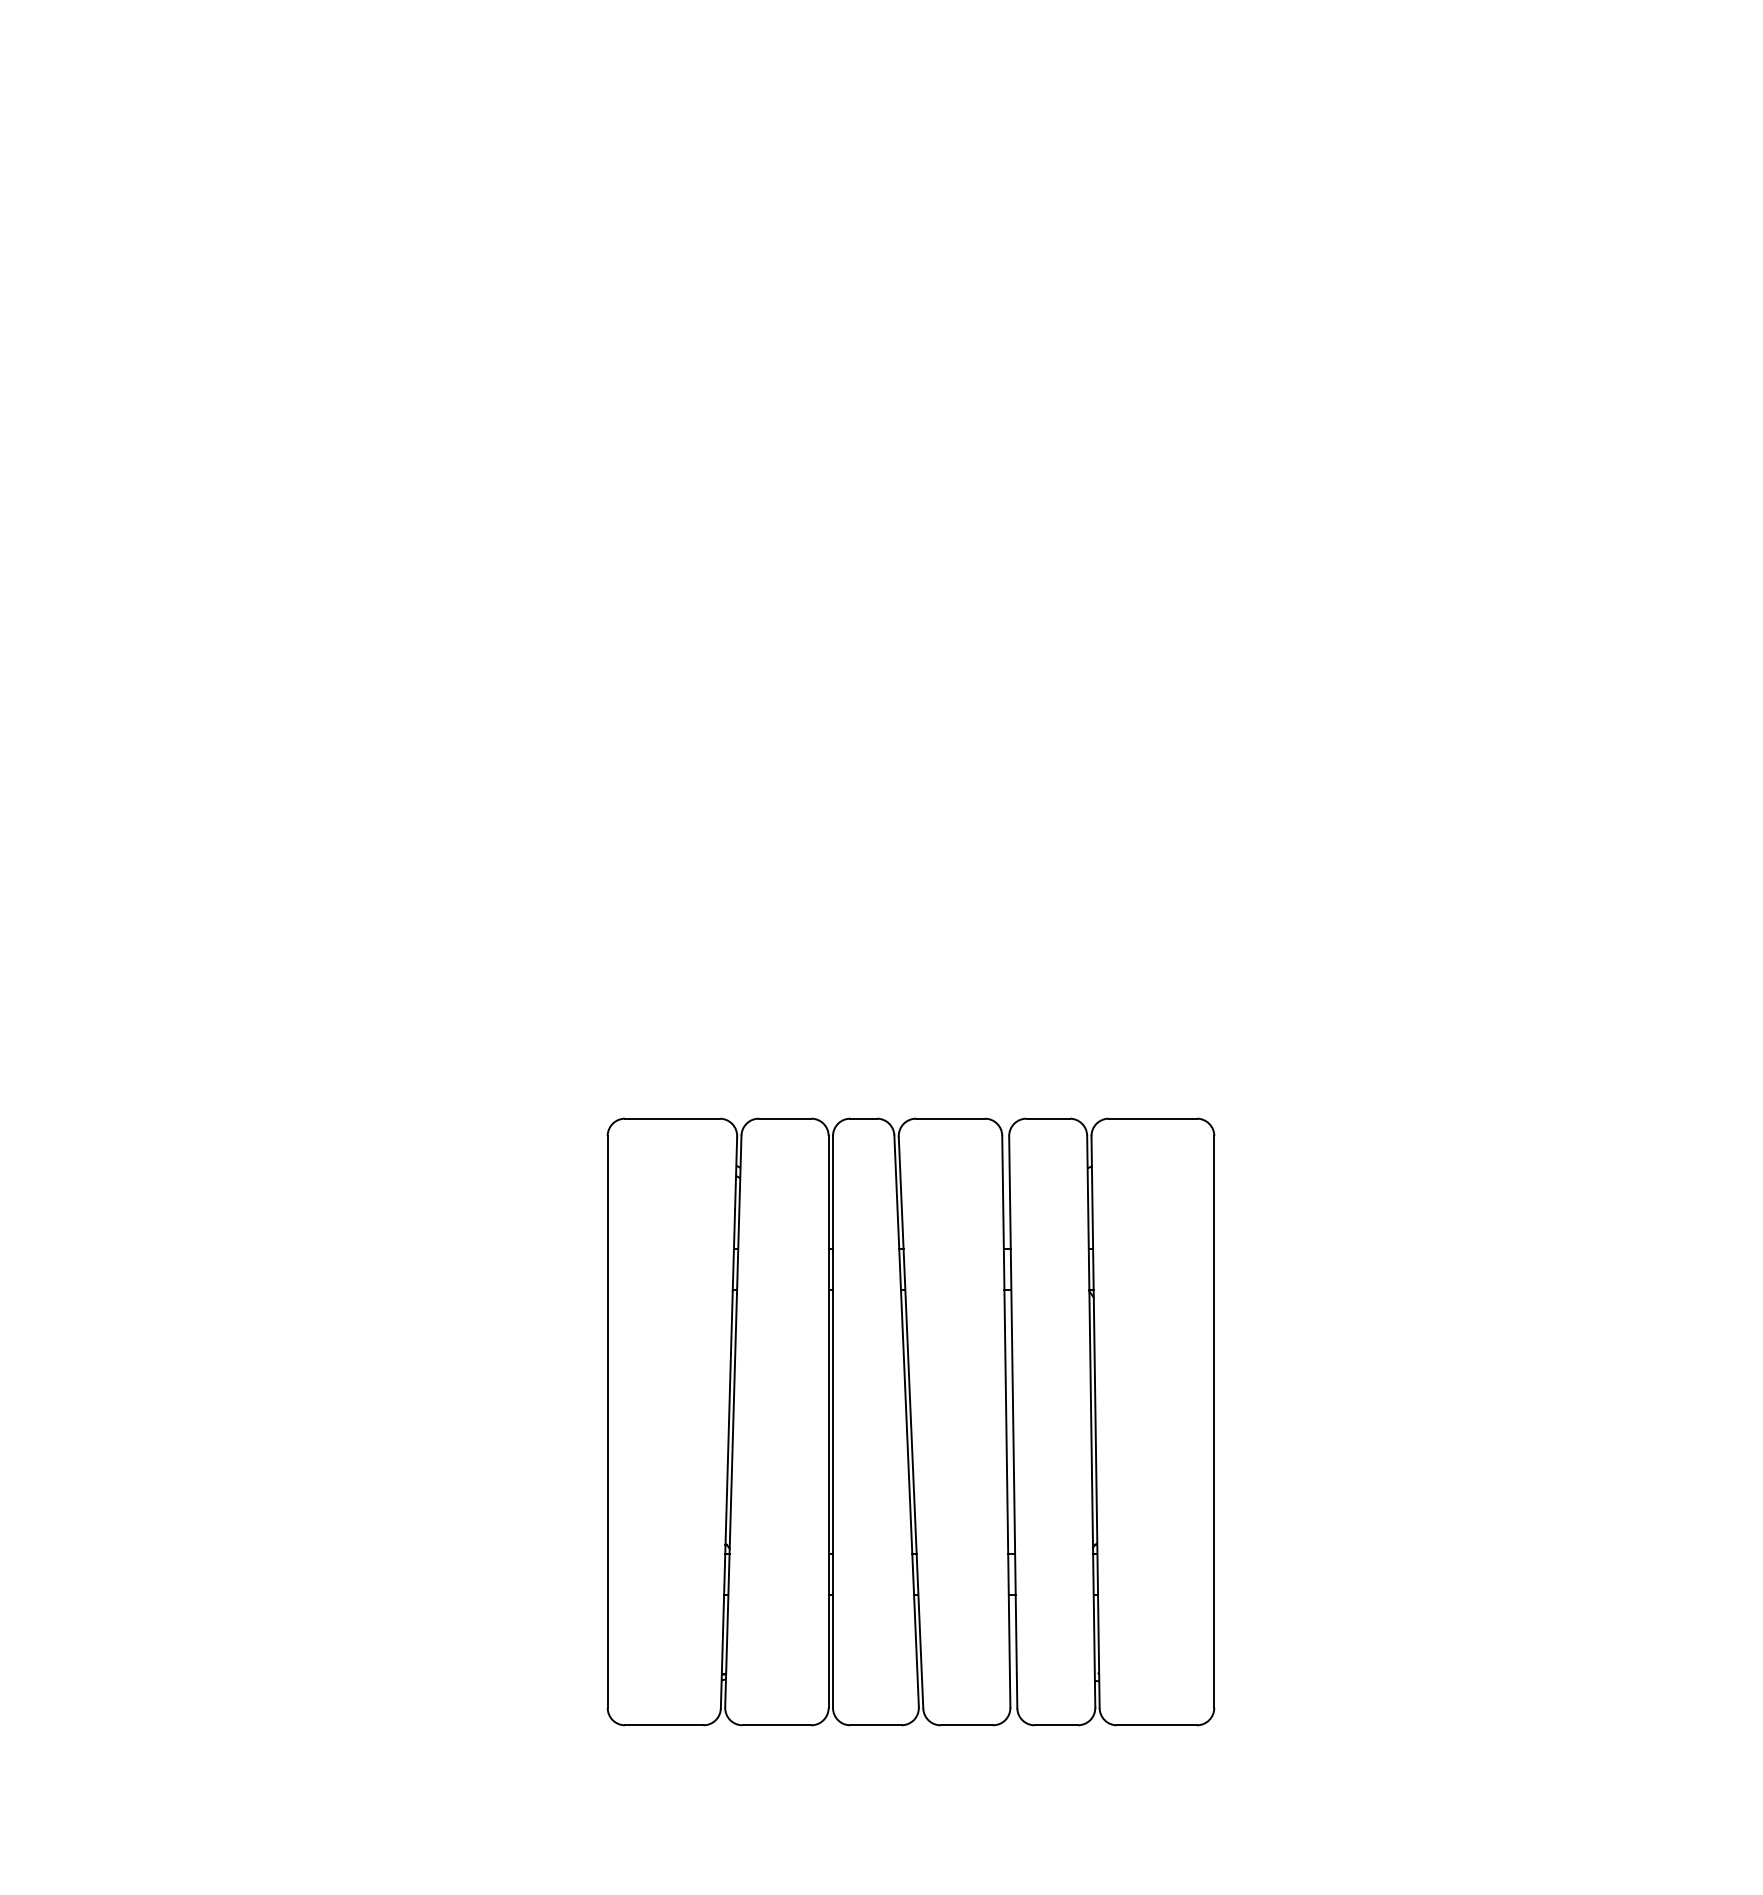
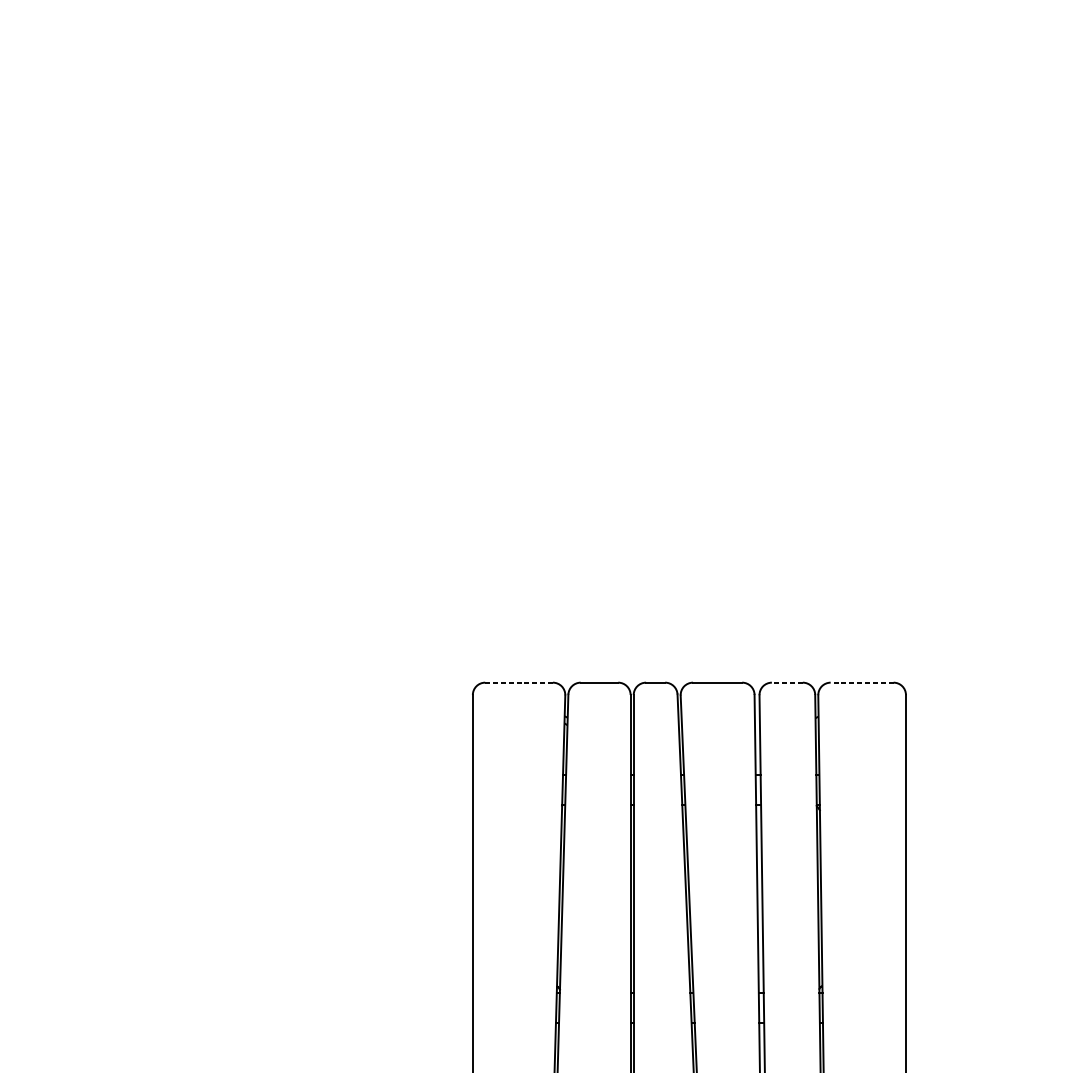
line: (671, 1118) -> (518, 682), solid -> dashed
line: (1048, 1118) -> (787, 682), solid -> dashed
line: (1152, 1118) -> (861, 682), solid -> dashed

